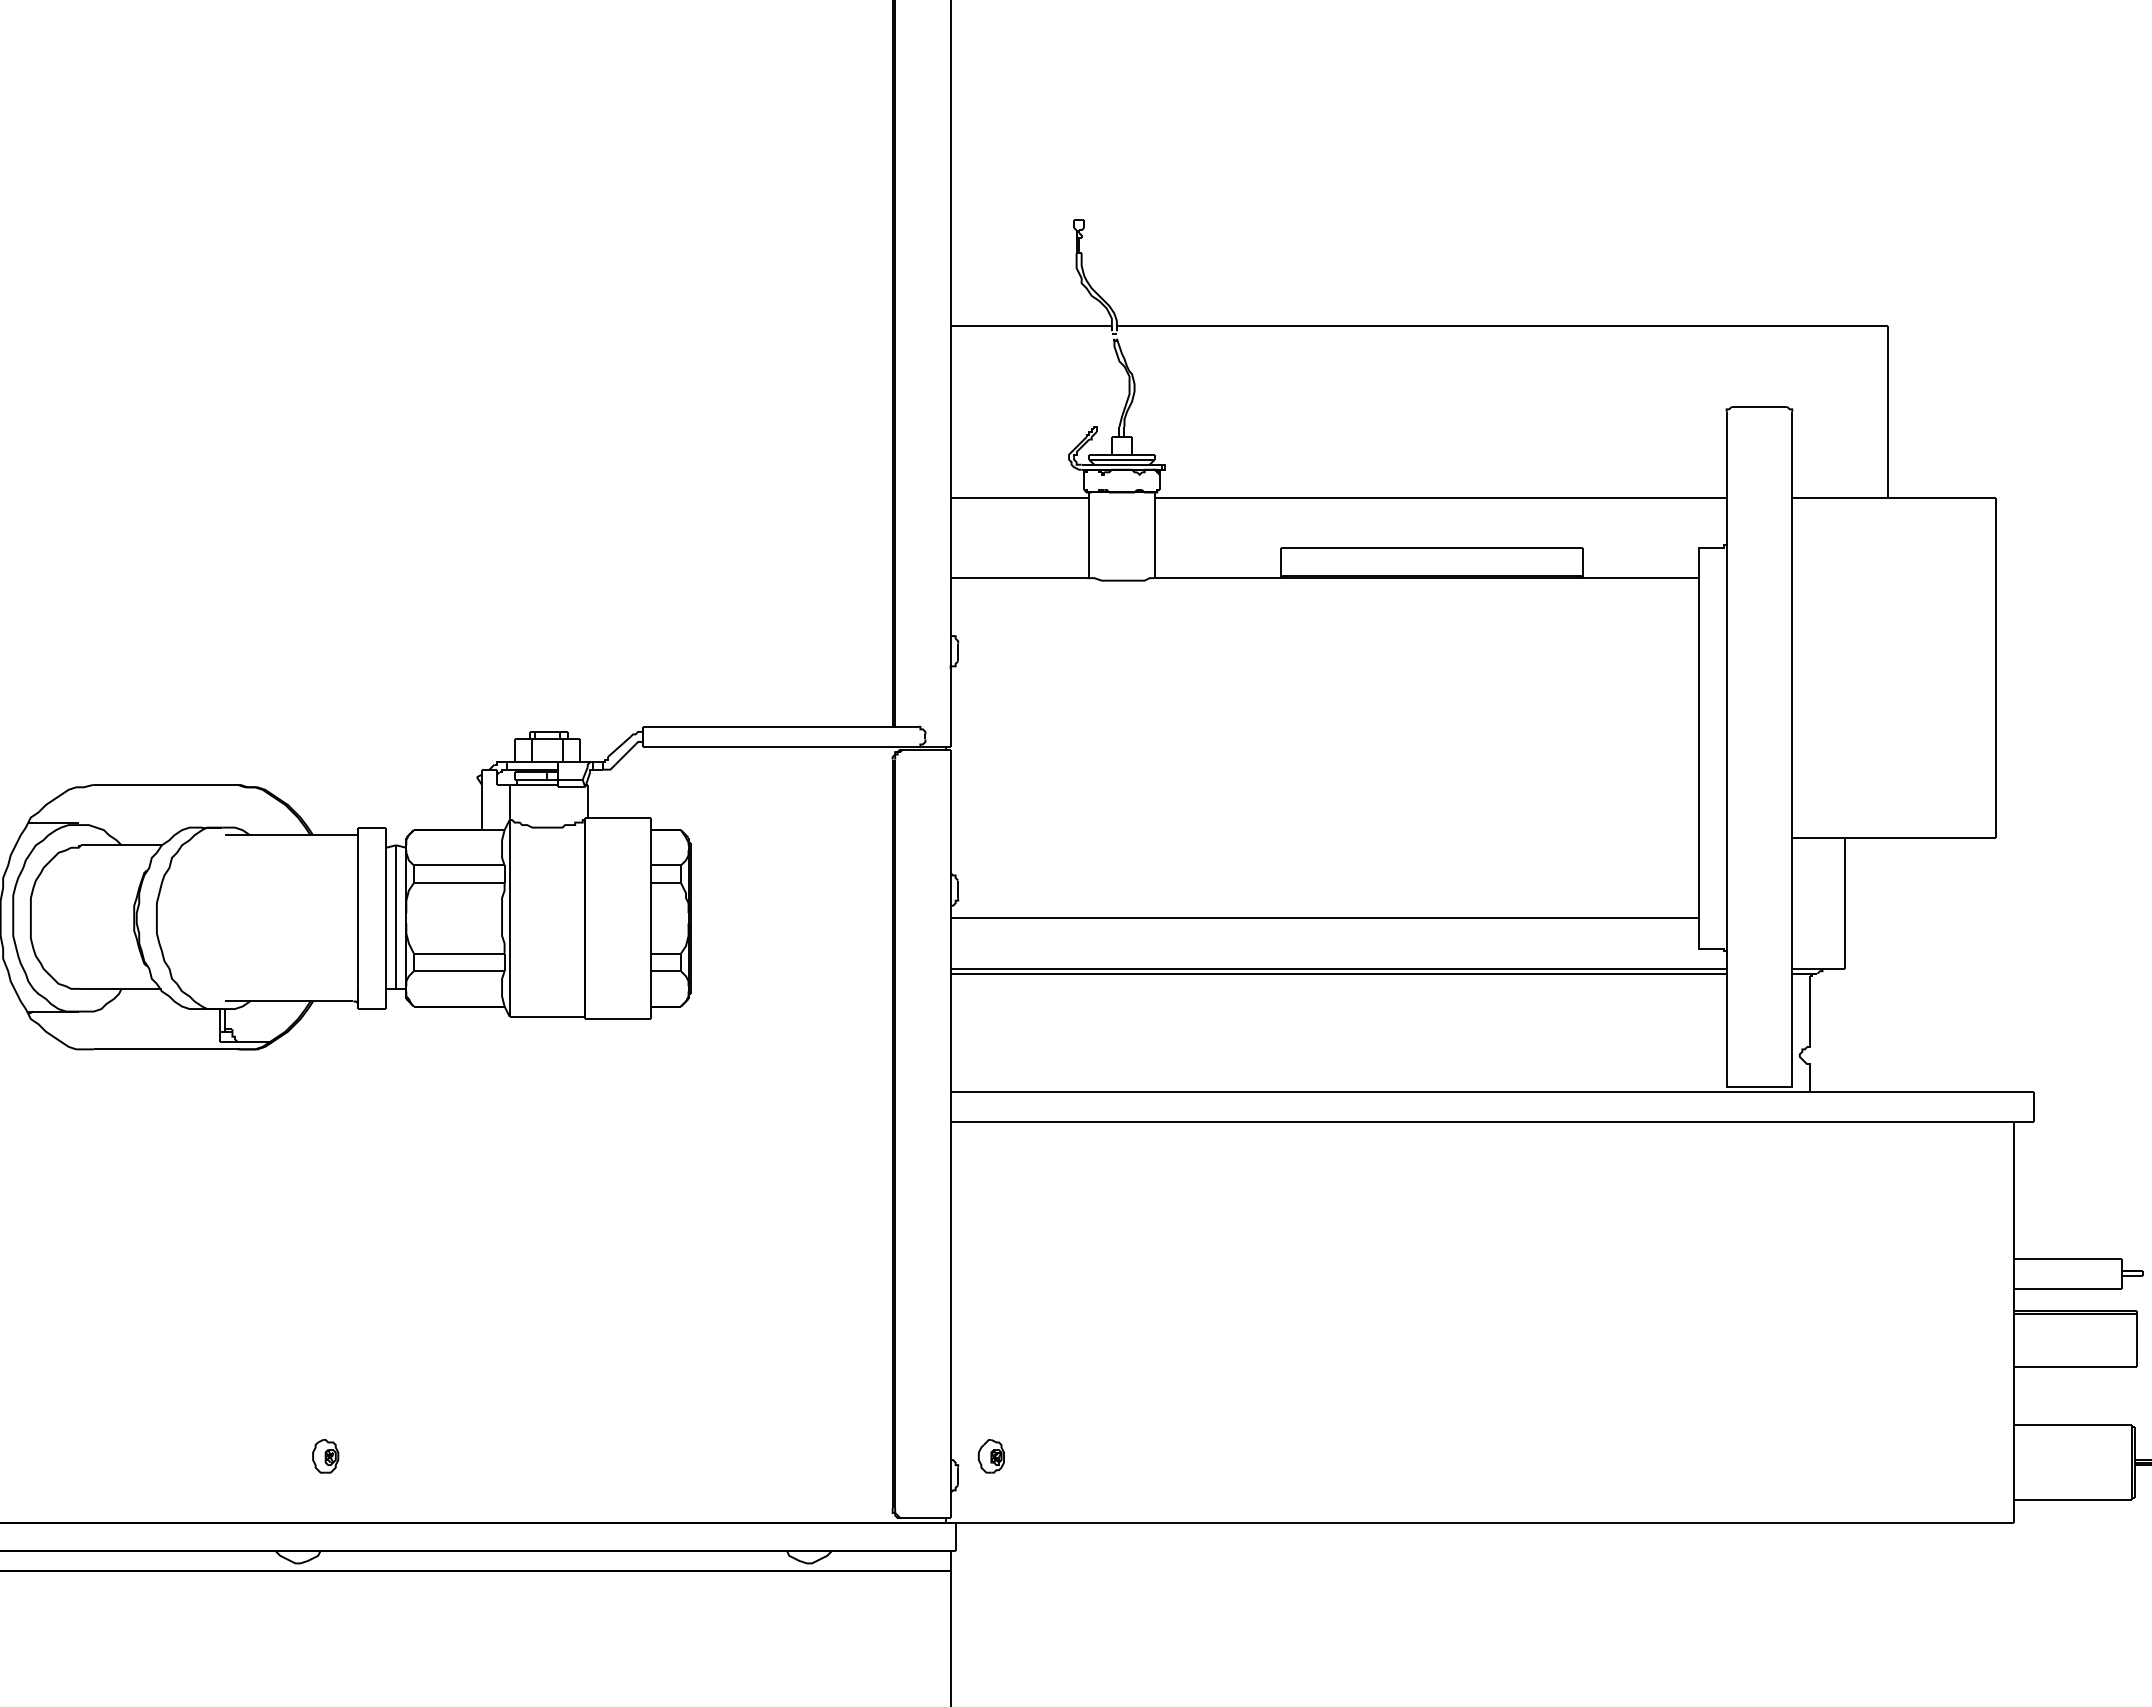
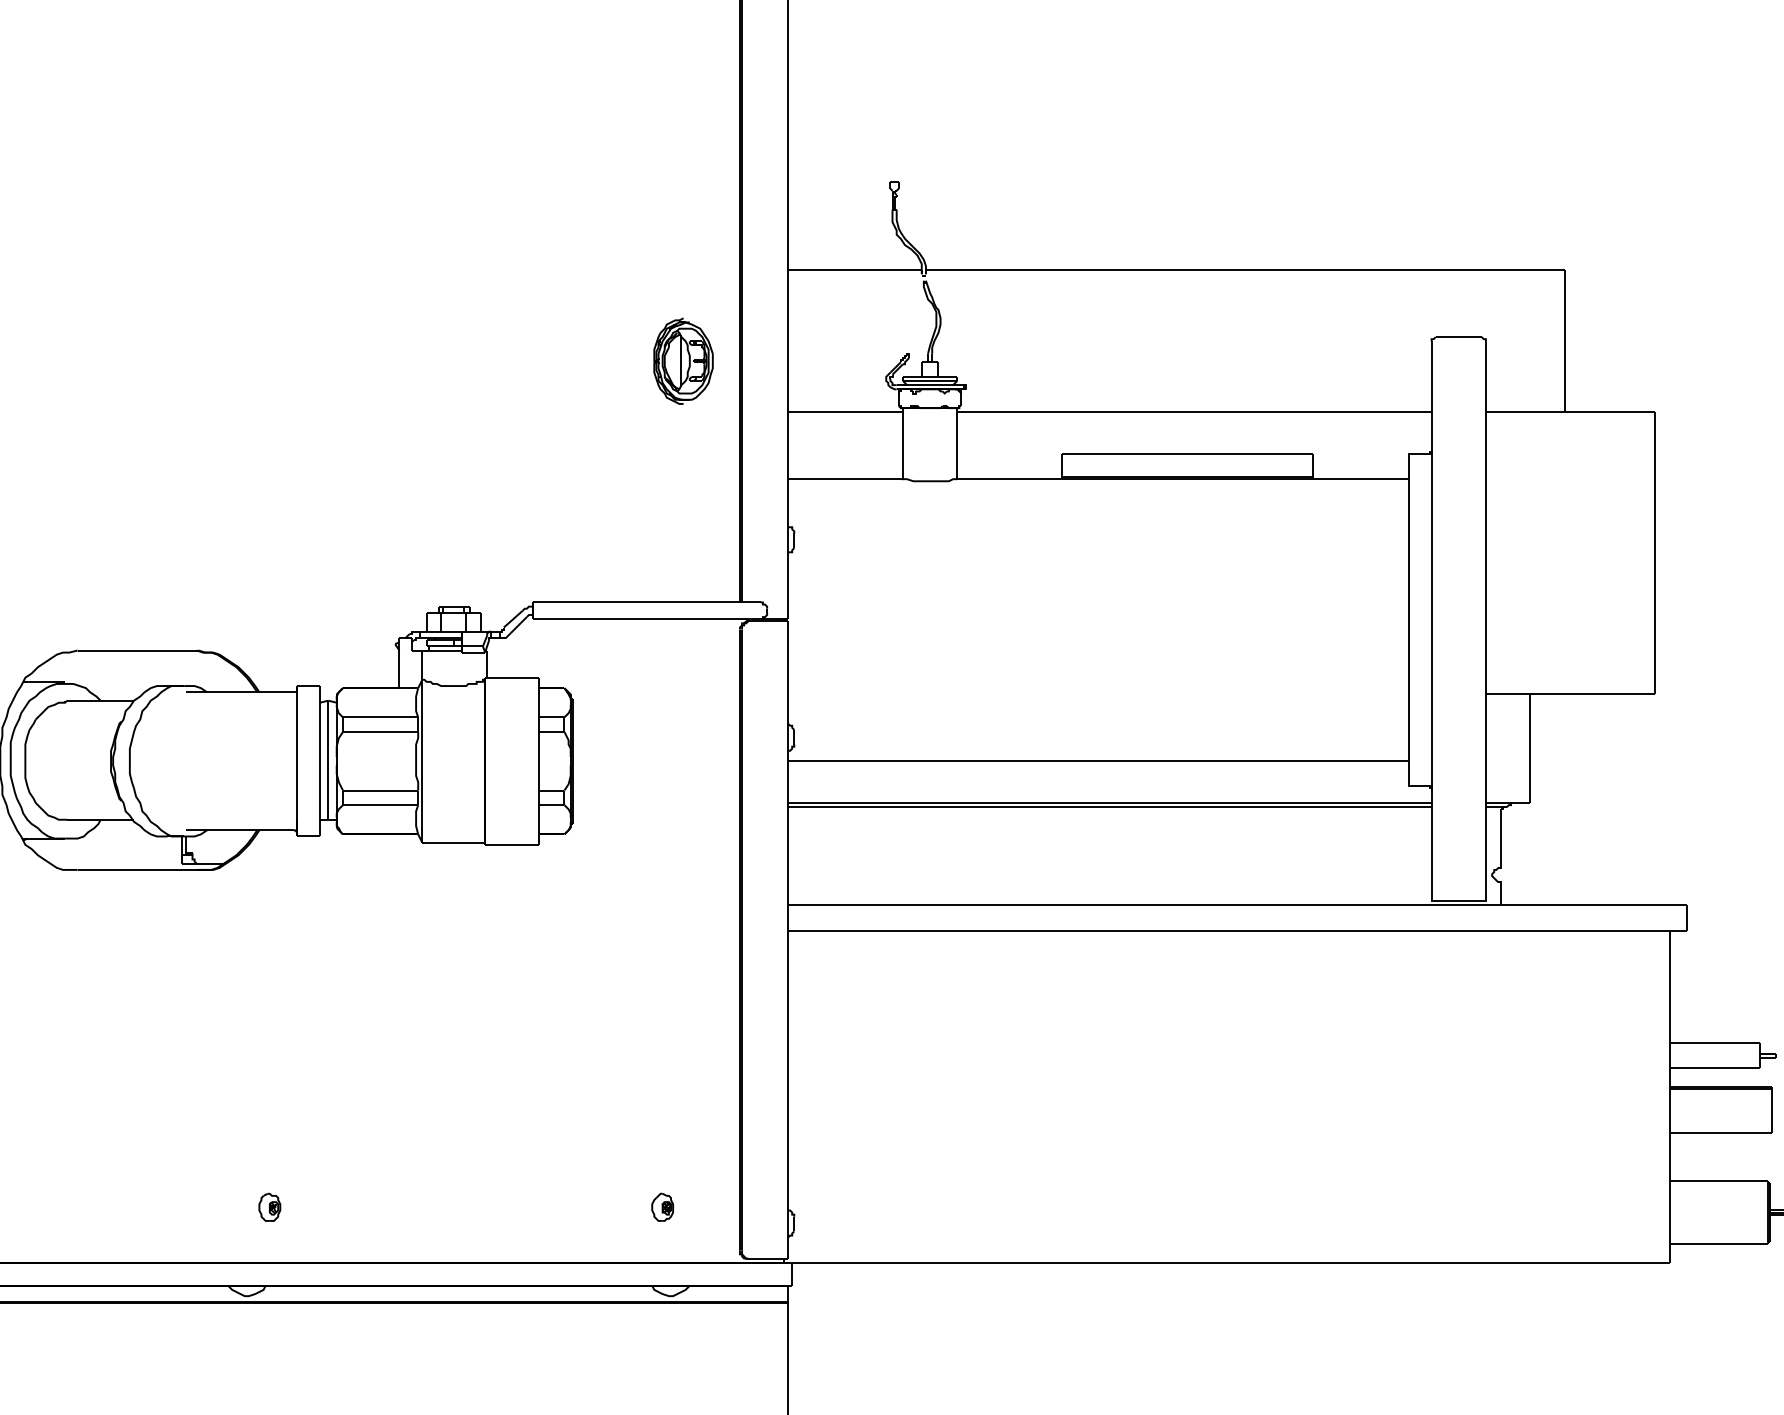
part: (824, 435) -> (683, 360), added
part: (990, 1456) -> (661, 1207), moved

